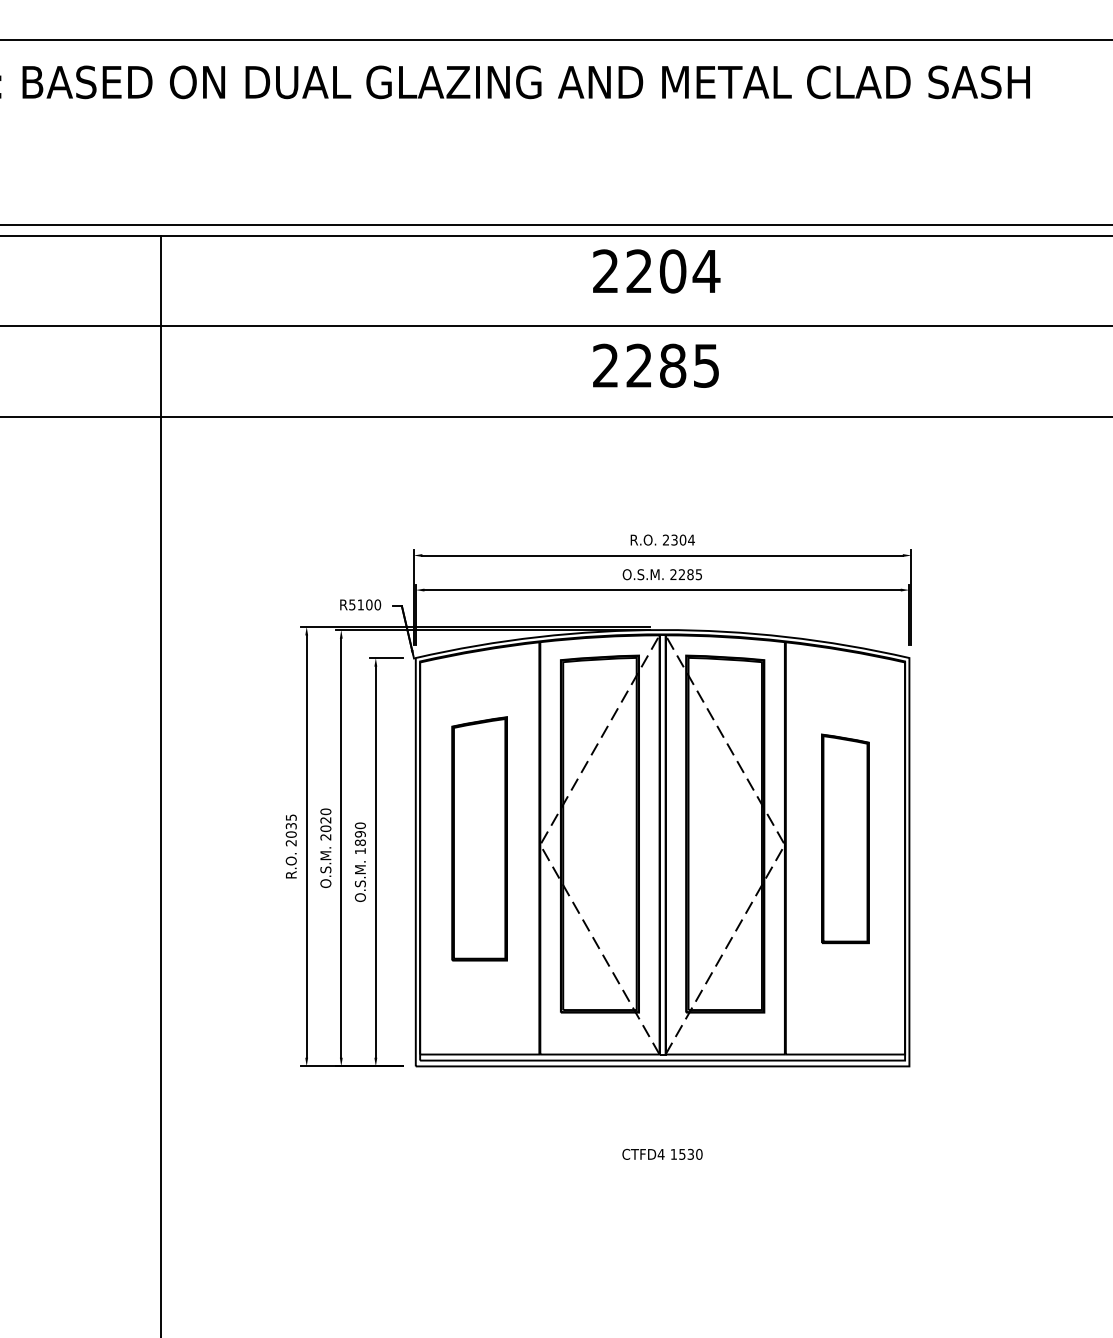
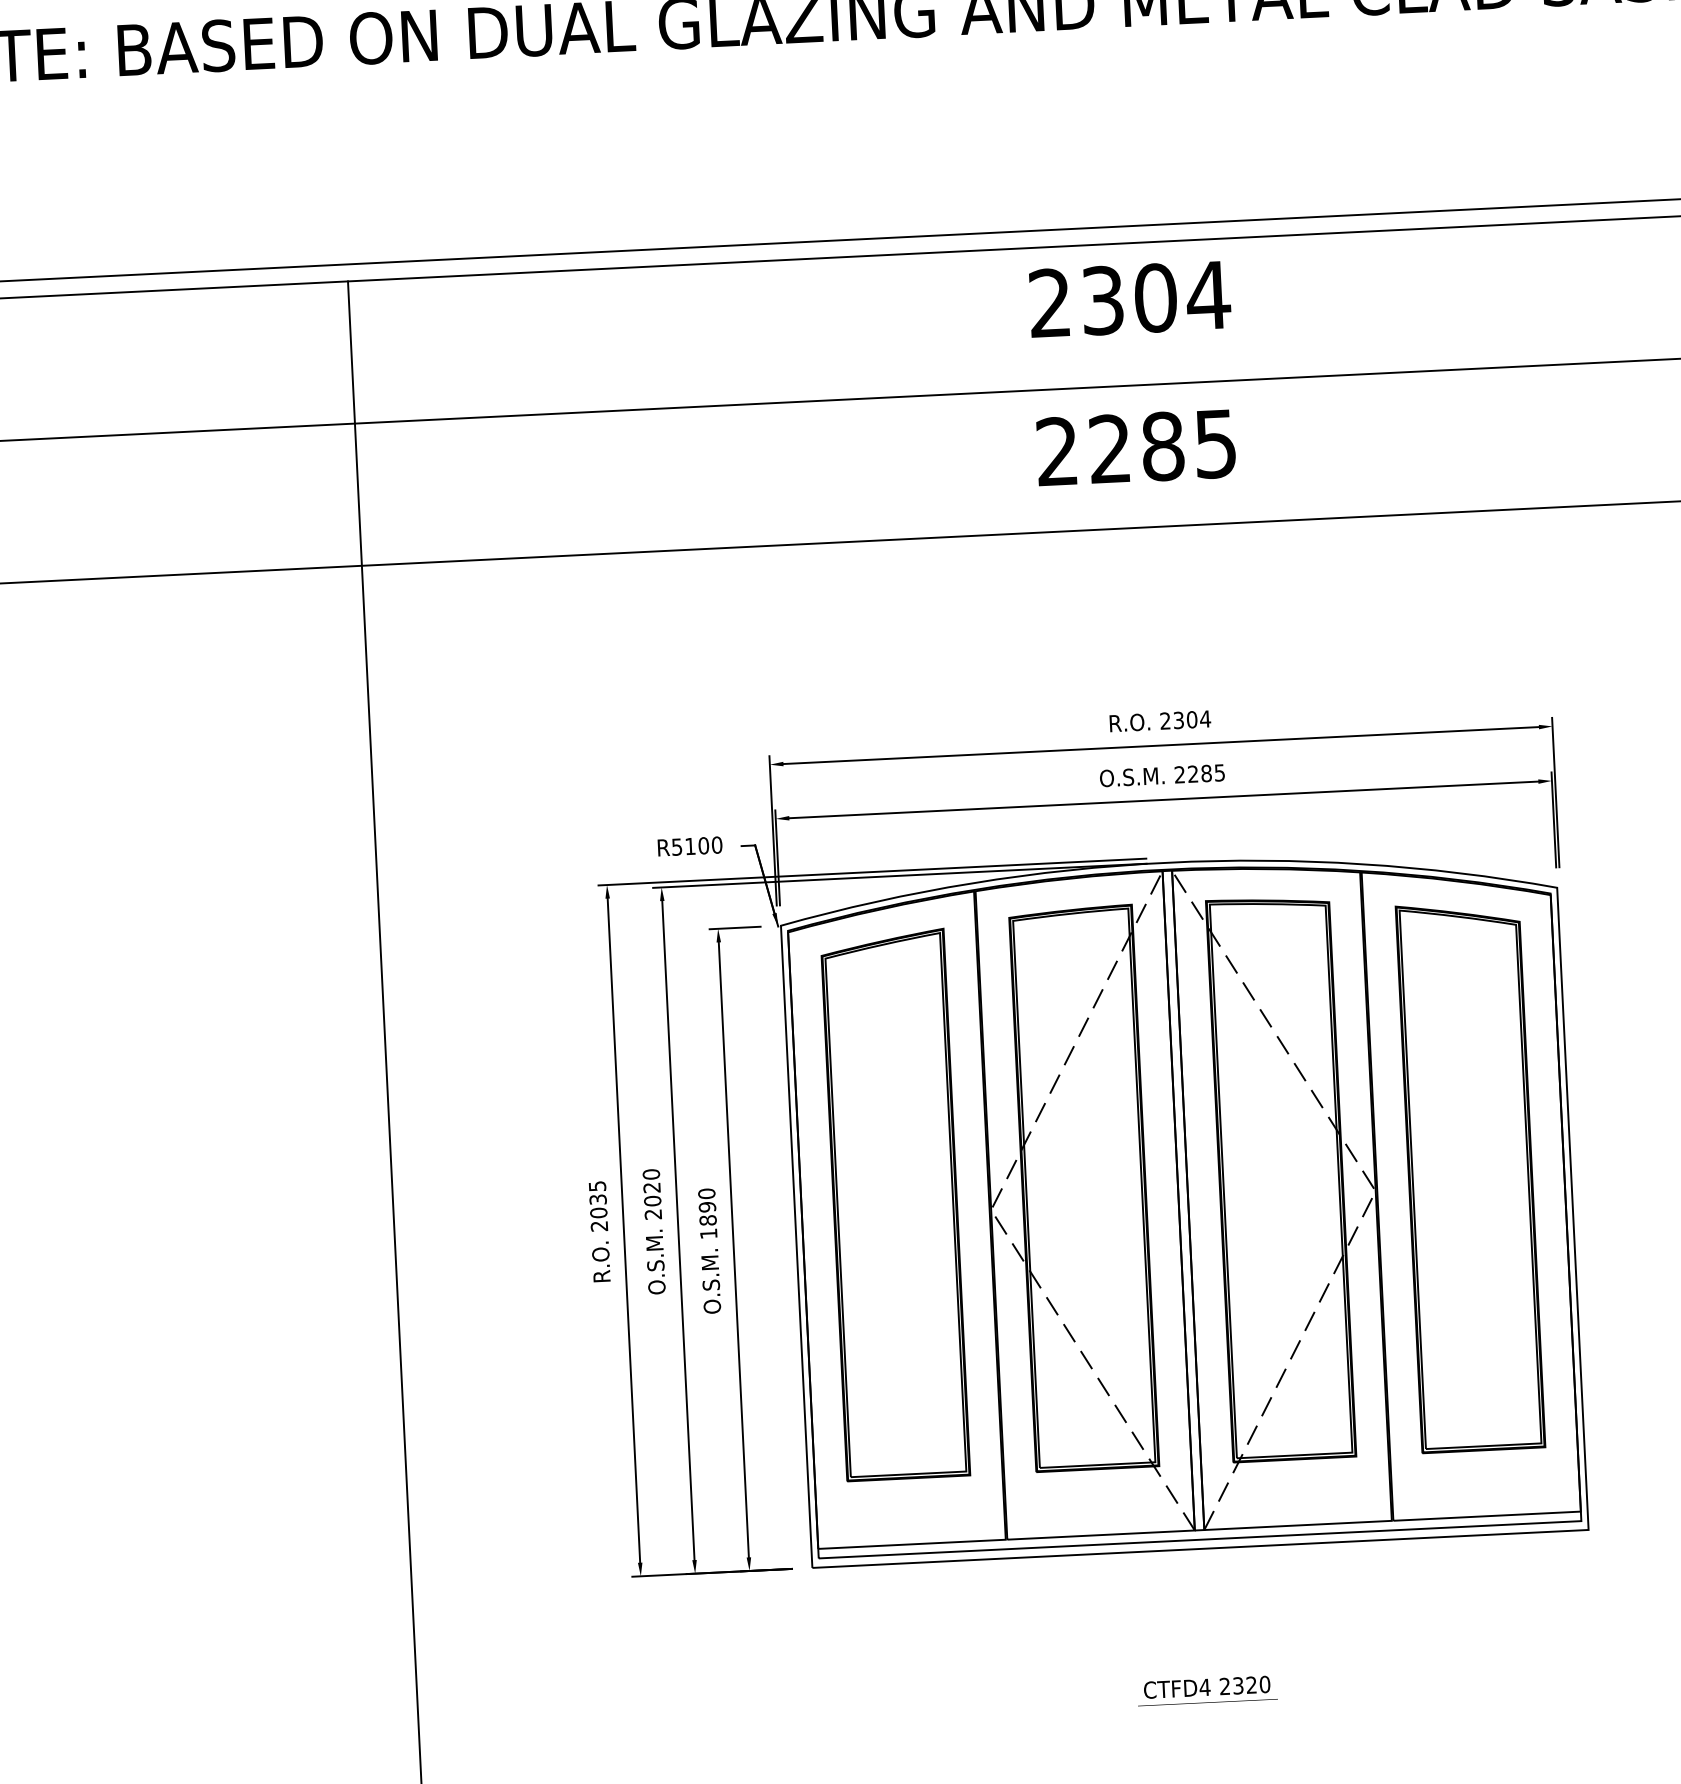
text: (639, 271) -> (1103, 300), 2204 -> 2304
part: (479, 838) -> (895, 1204), size x1.43
part: (845, 838) -> (1470, 1176), size x1.67
text: (681, 1153) -> (1236, 1684), 1530 -> 2320

